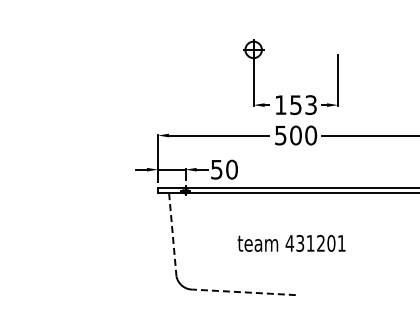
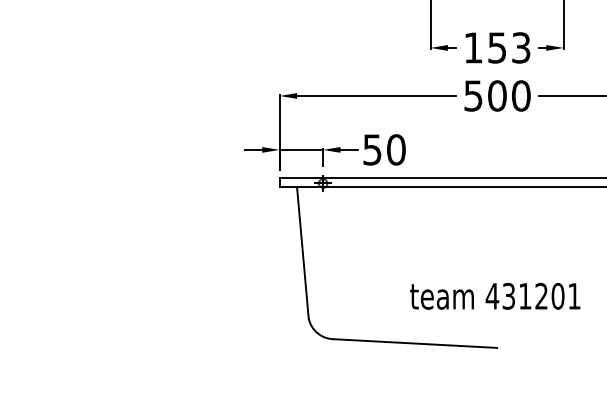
line: (172, 234) -> (302, 252), dashed -> solid
text: (291, 243) -> (495, 296), moved
line: (244, 292) -> (416, 343), dashed -> solid

